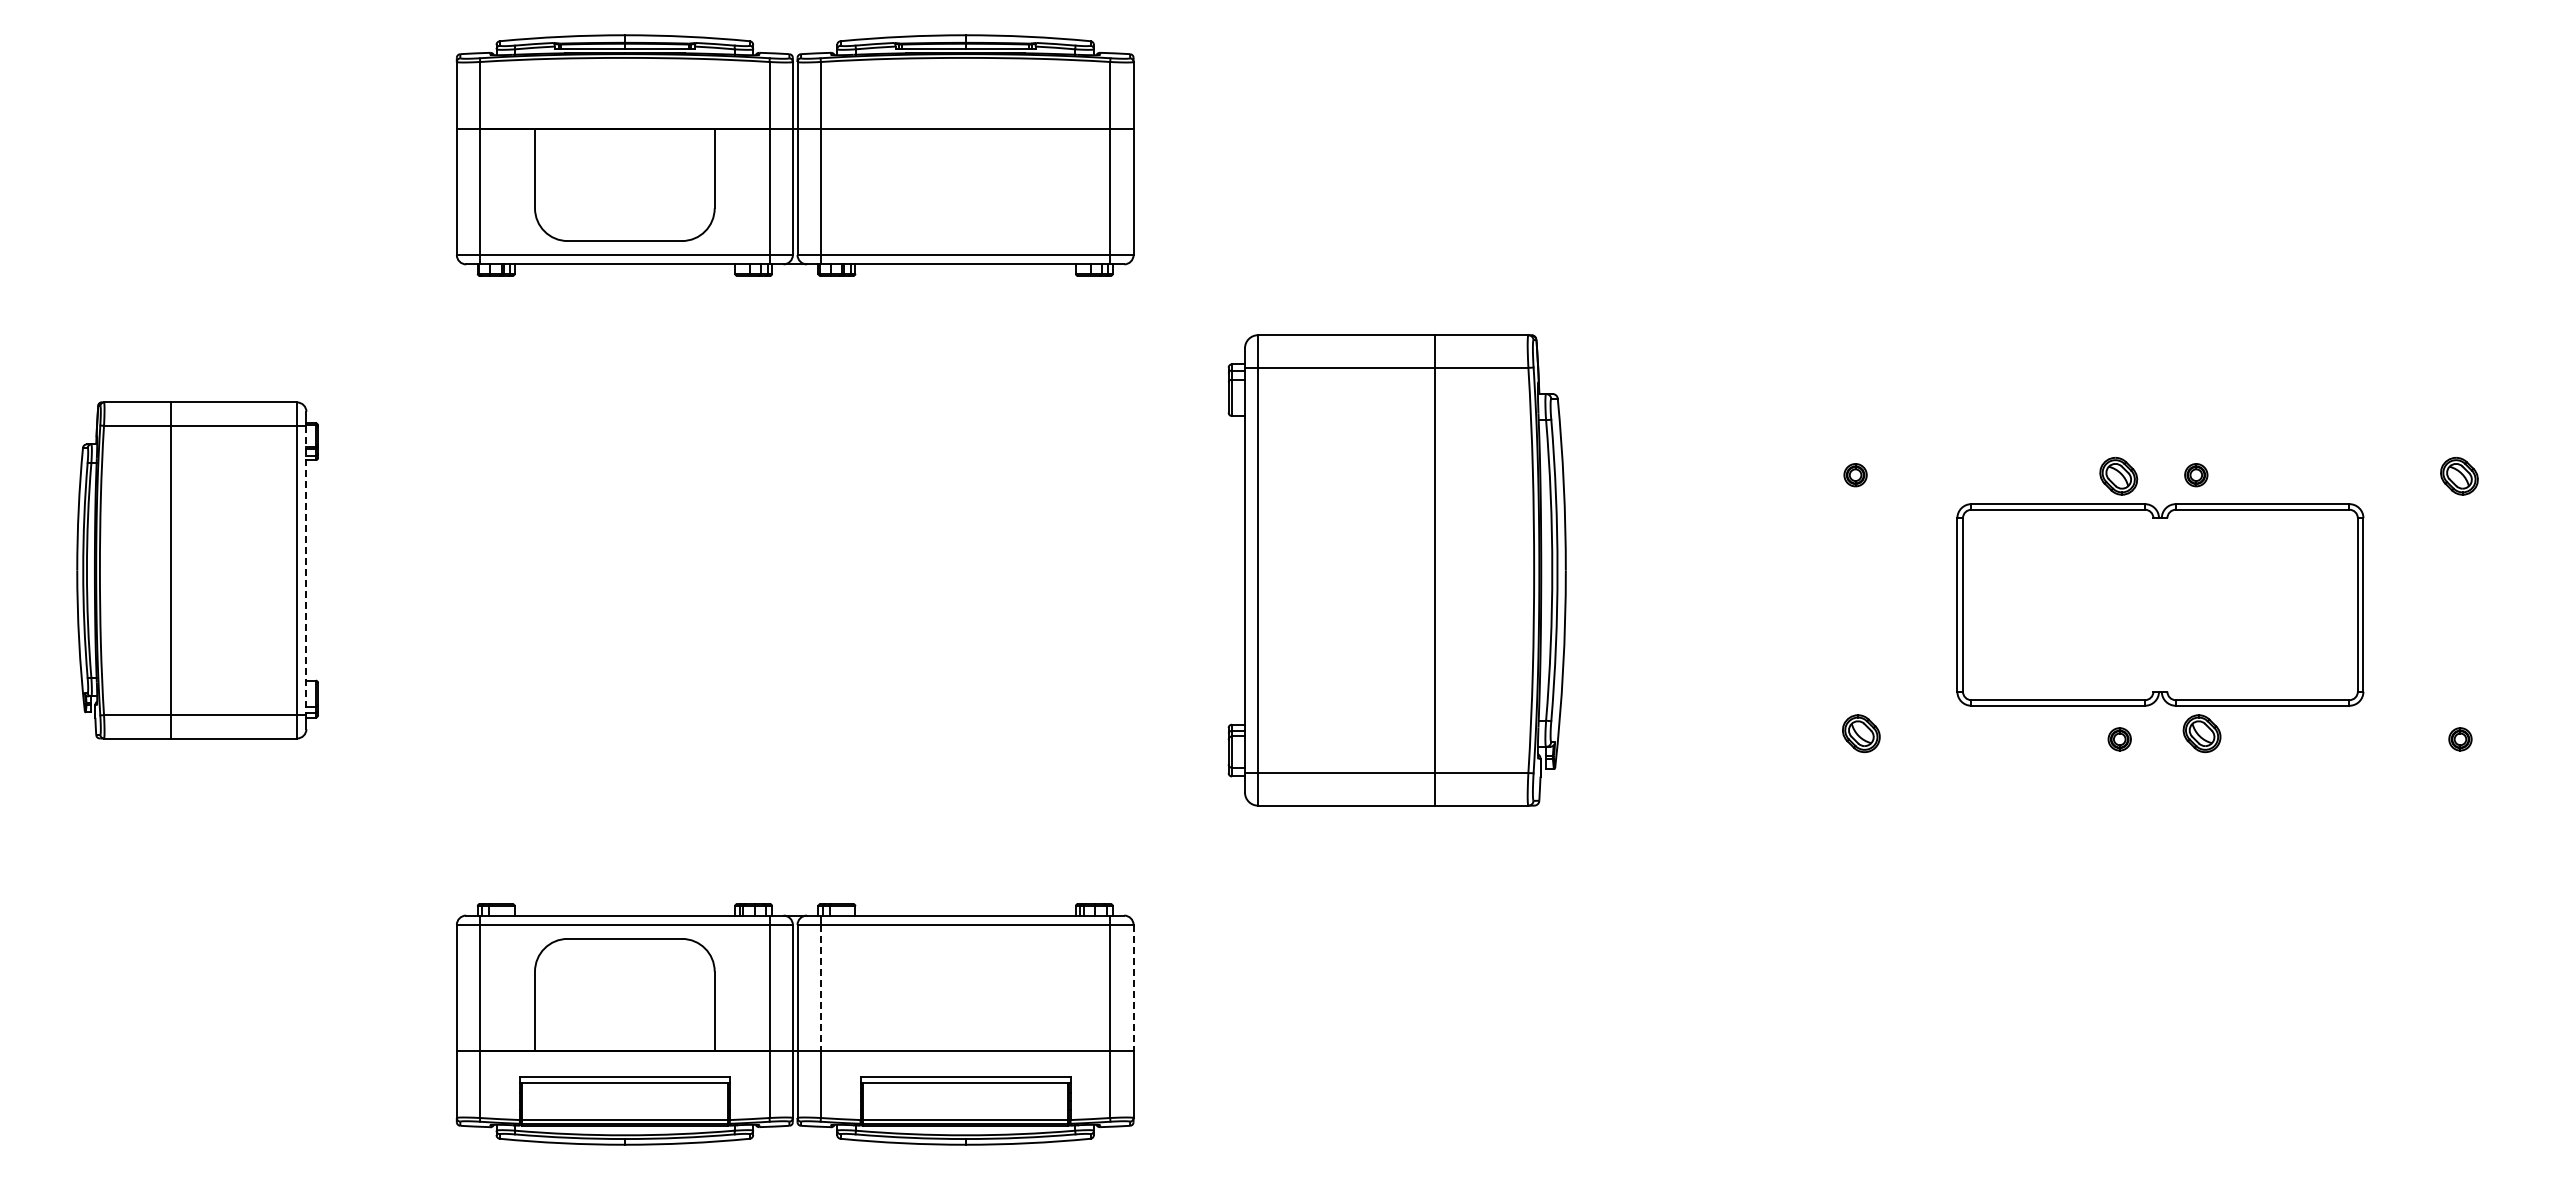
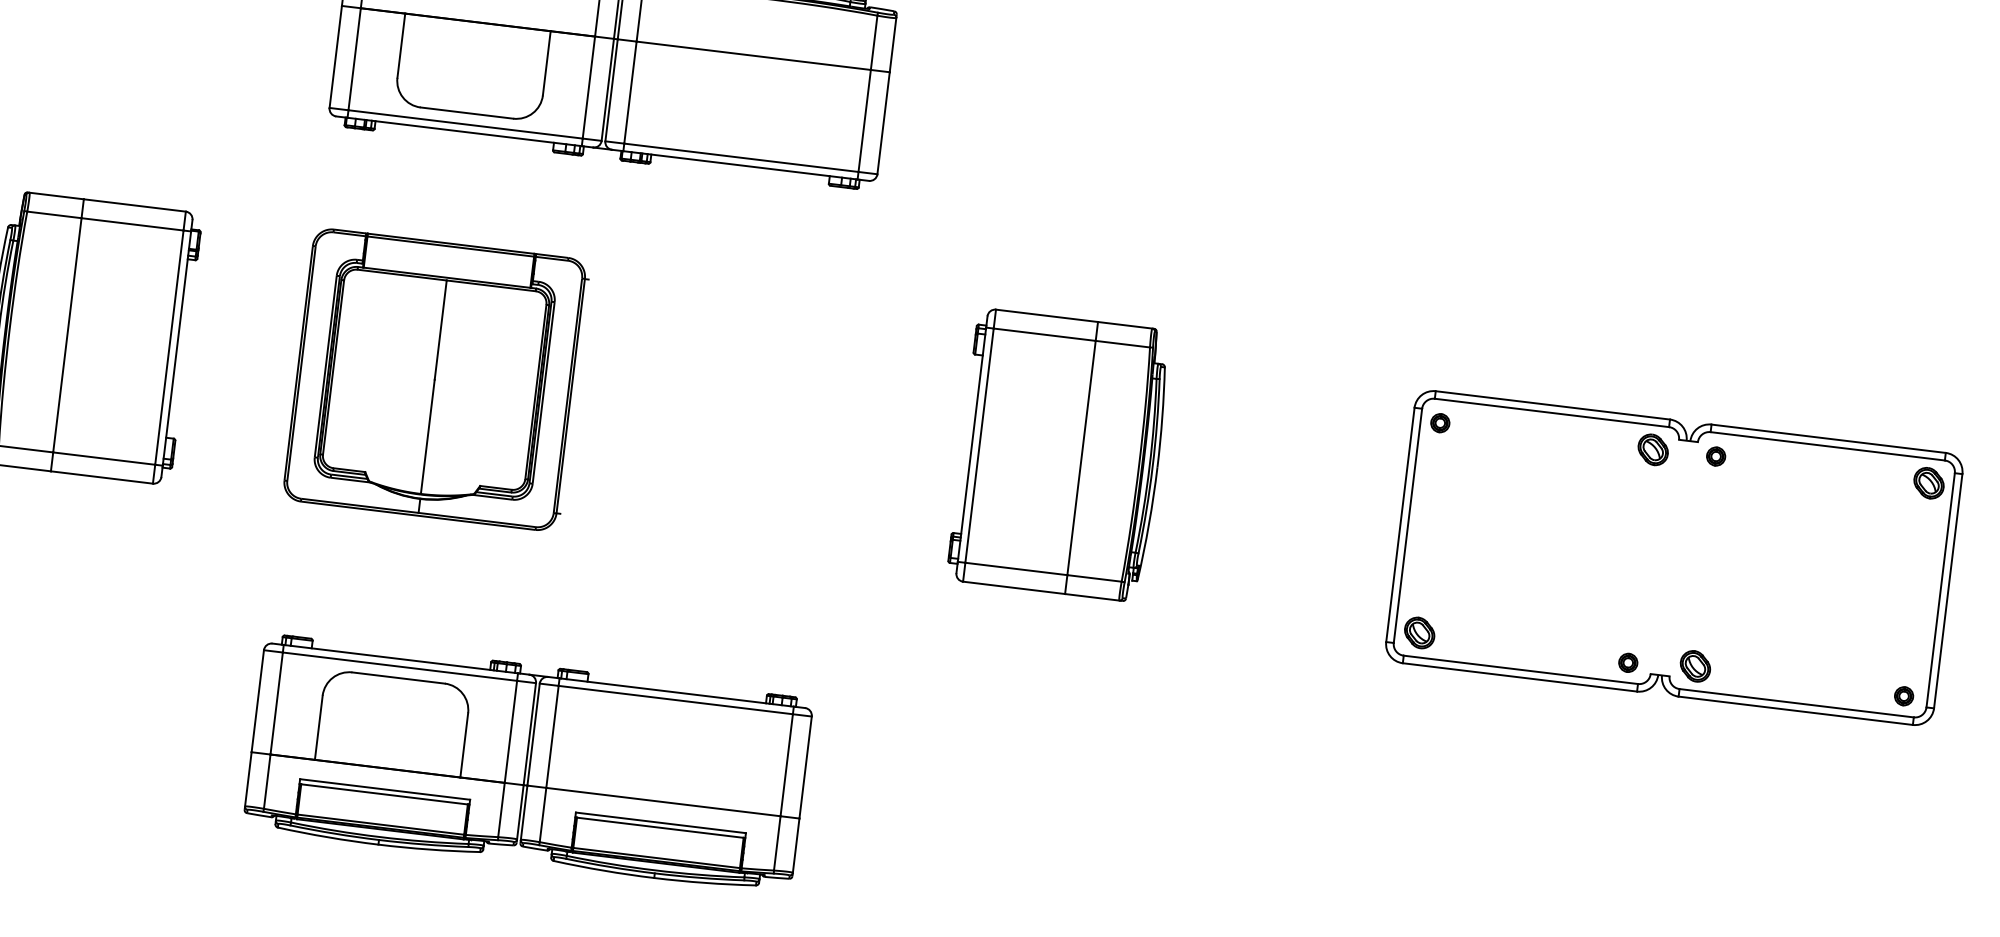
line: (306, 570) -> (177, 348), dashed -> solid
part: (627, 570) -> (436, 380), added
part: (1397, 570) -> (1060, 455), size x0.71
part: (2160, 604) -> (1674, 557), size x1.67
line: (820, 988) -> (552, 737), dashed -> solid
line: (1133, 988) -> (805, 767), dashed -> solid

